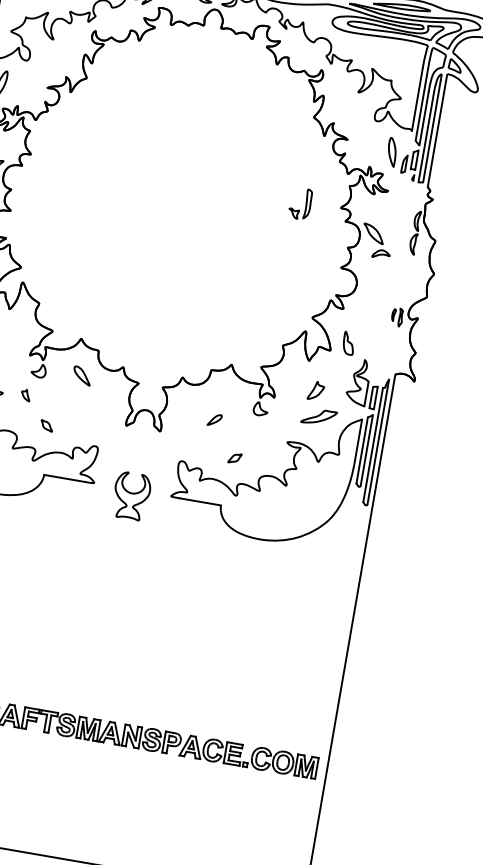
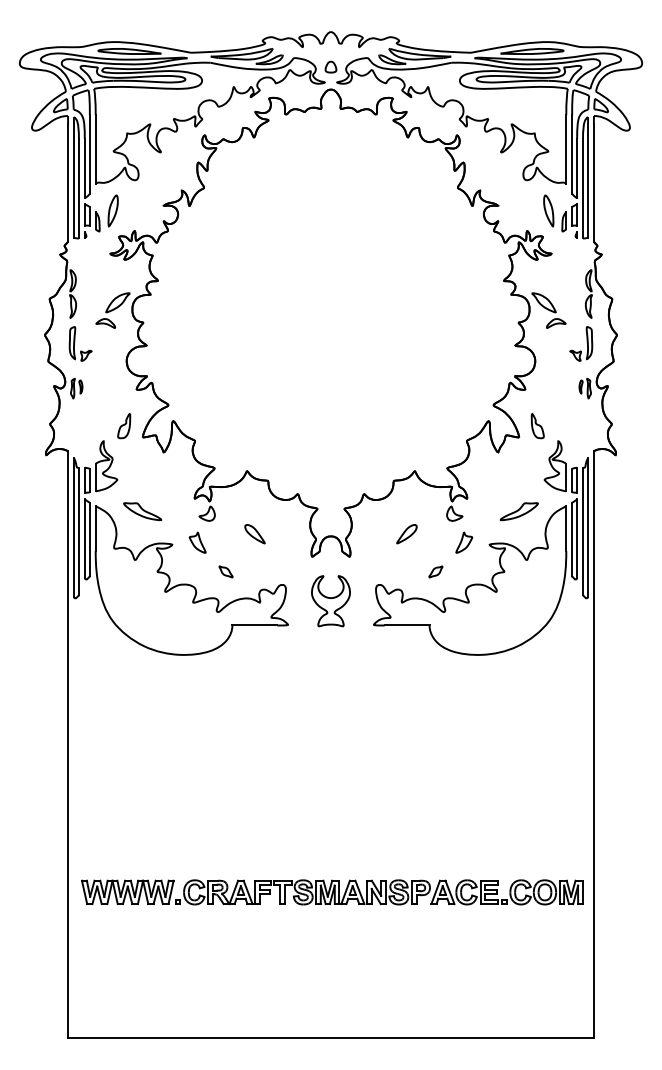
part: (300, 203) -> (581, 343), moved
part: (81, 376) -> (254, 534), moved
part: (316, 390) -> (464, 542), moved
part: (25, 395) -> (197, 542), size x1.67
part: (214, 420) -> (406, 534), size x1.43
part: (131, 496) -> (330, 601), moved

